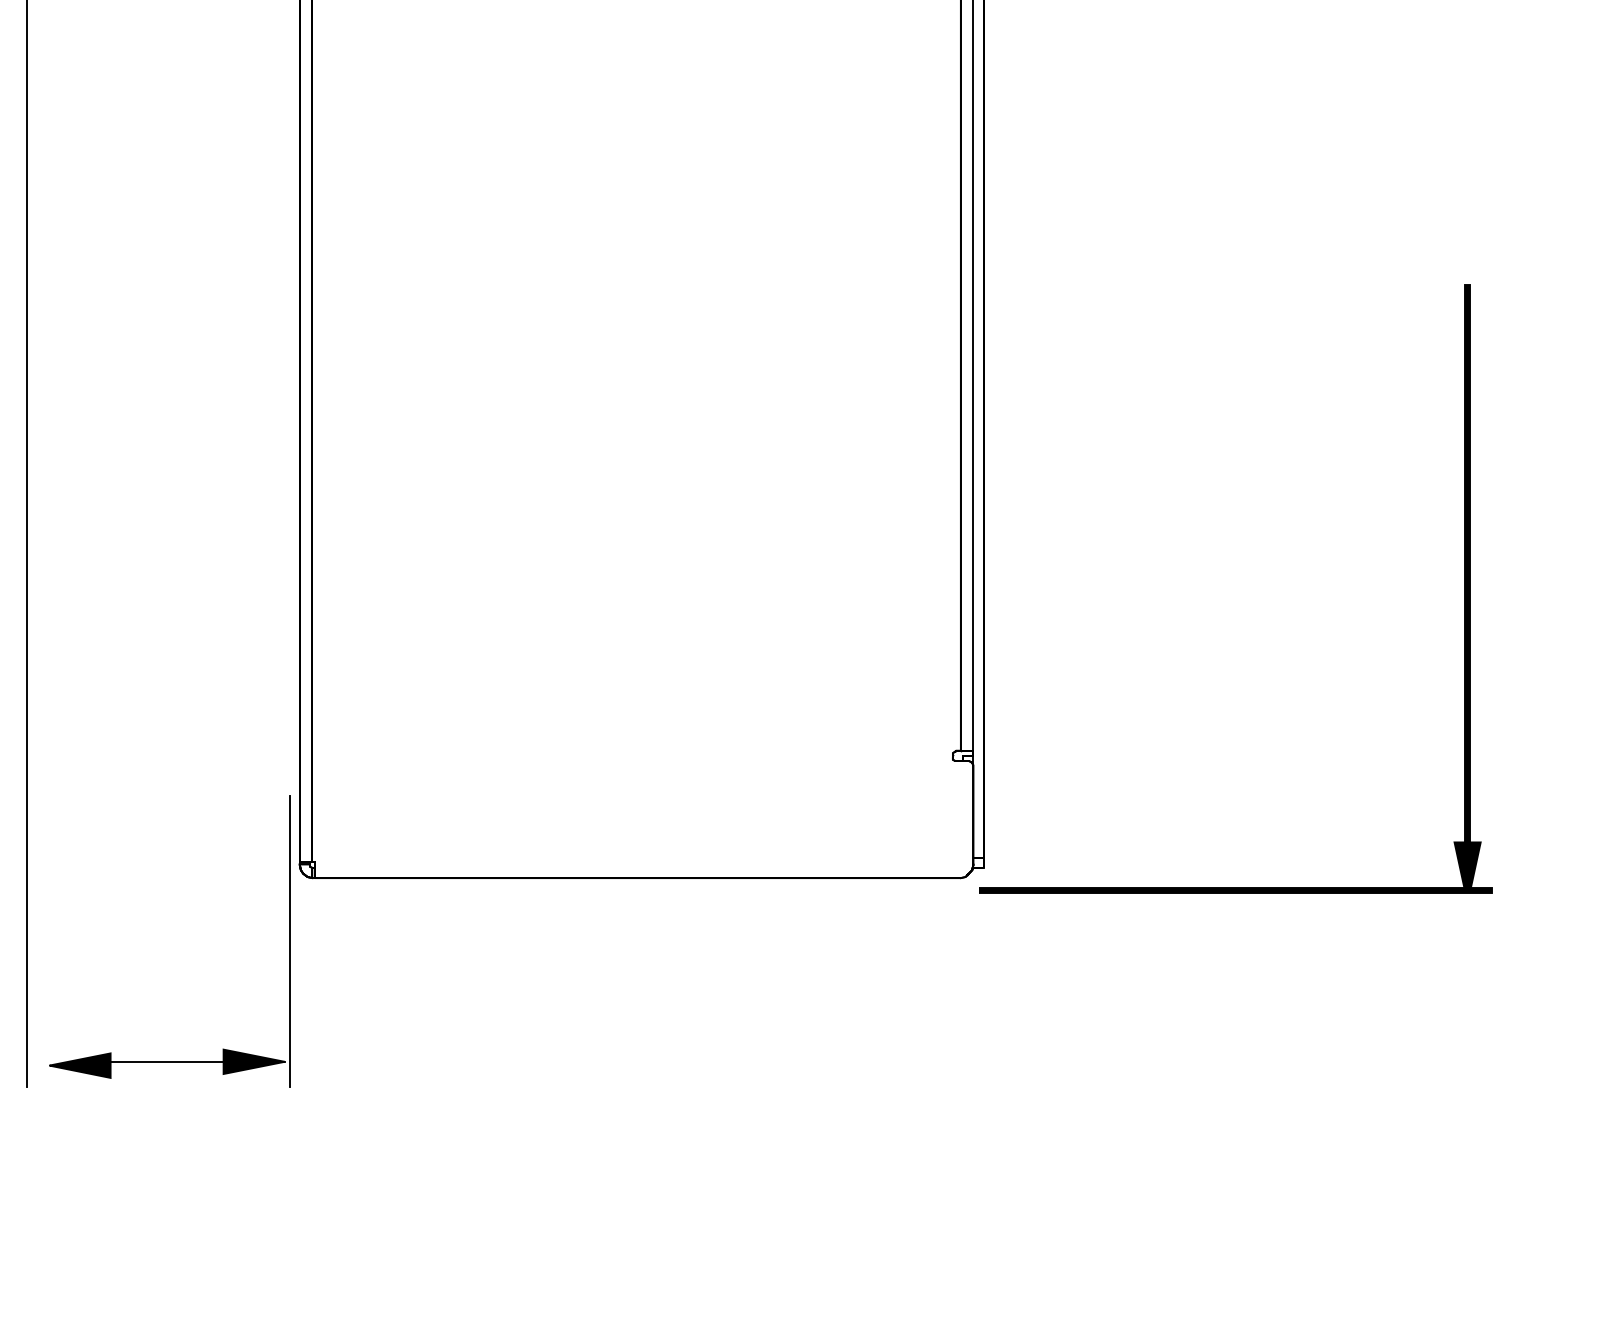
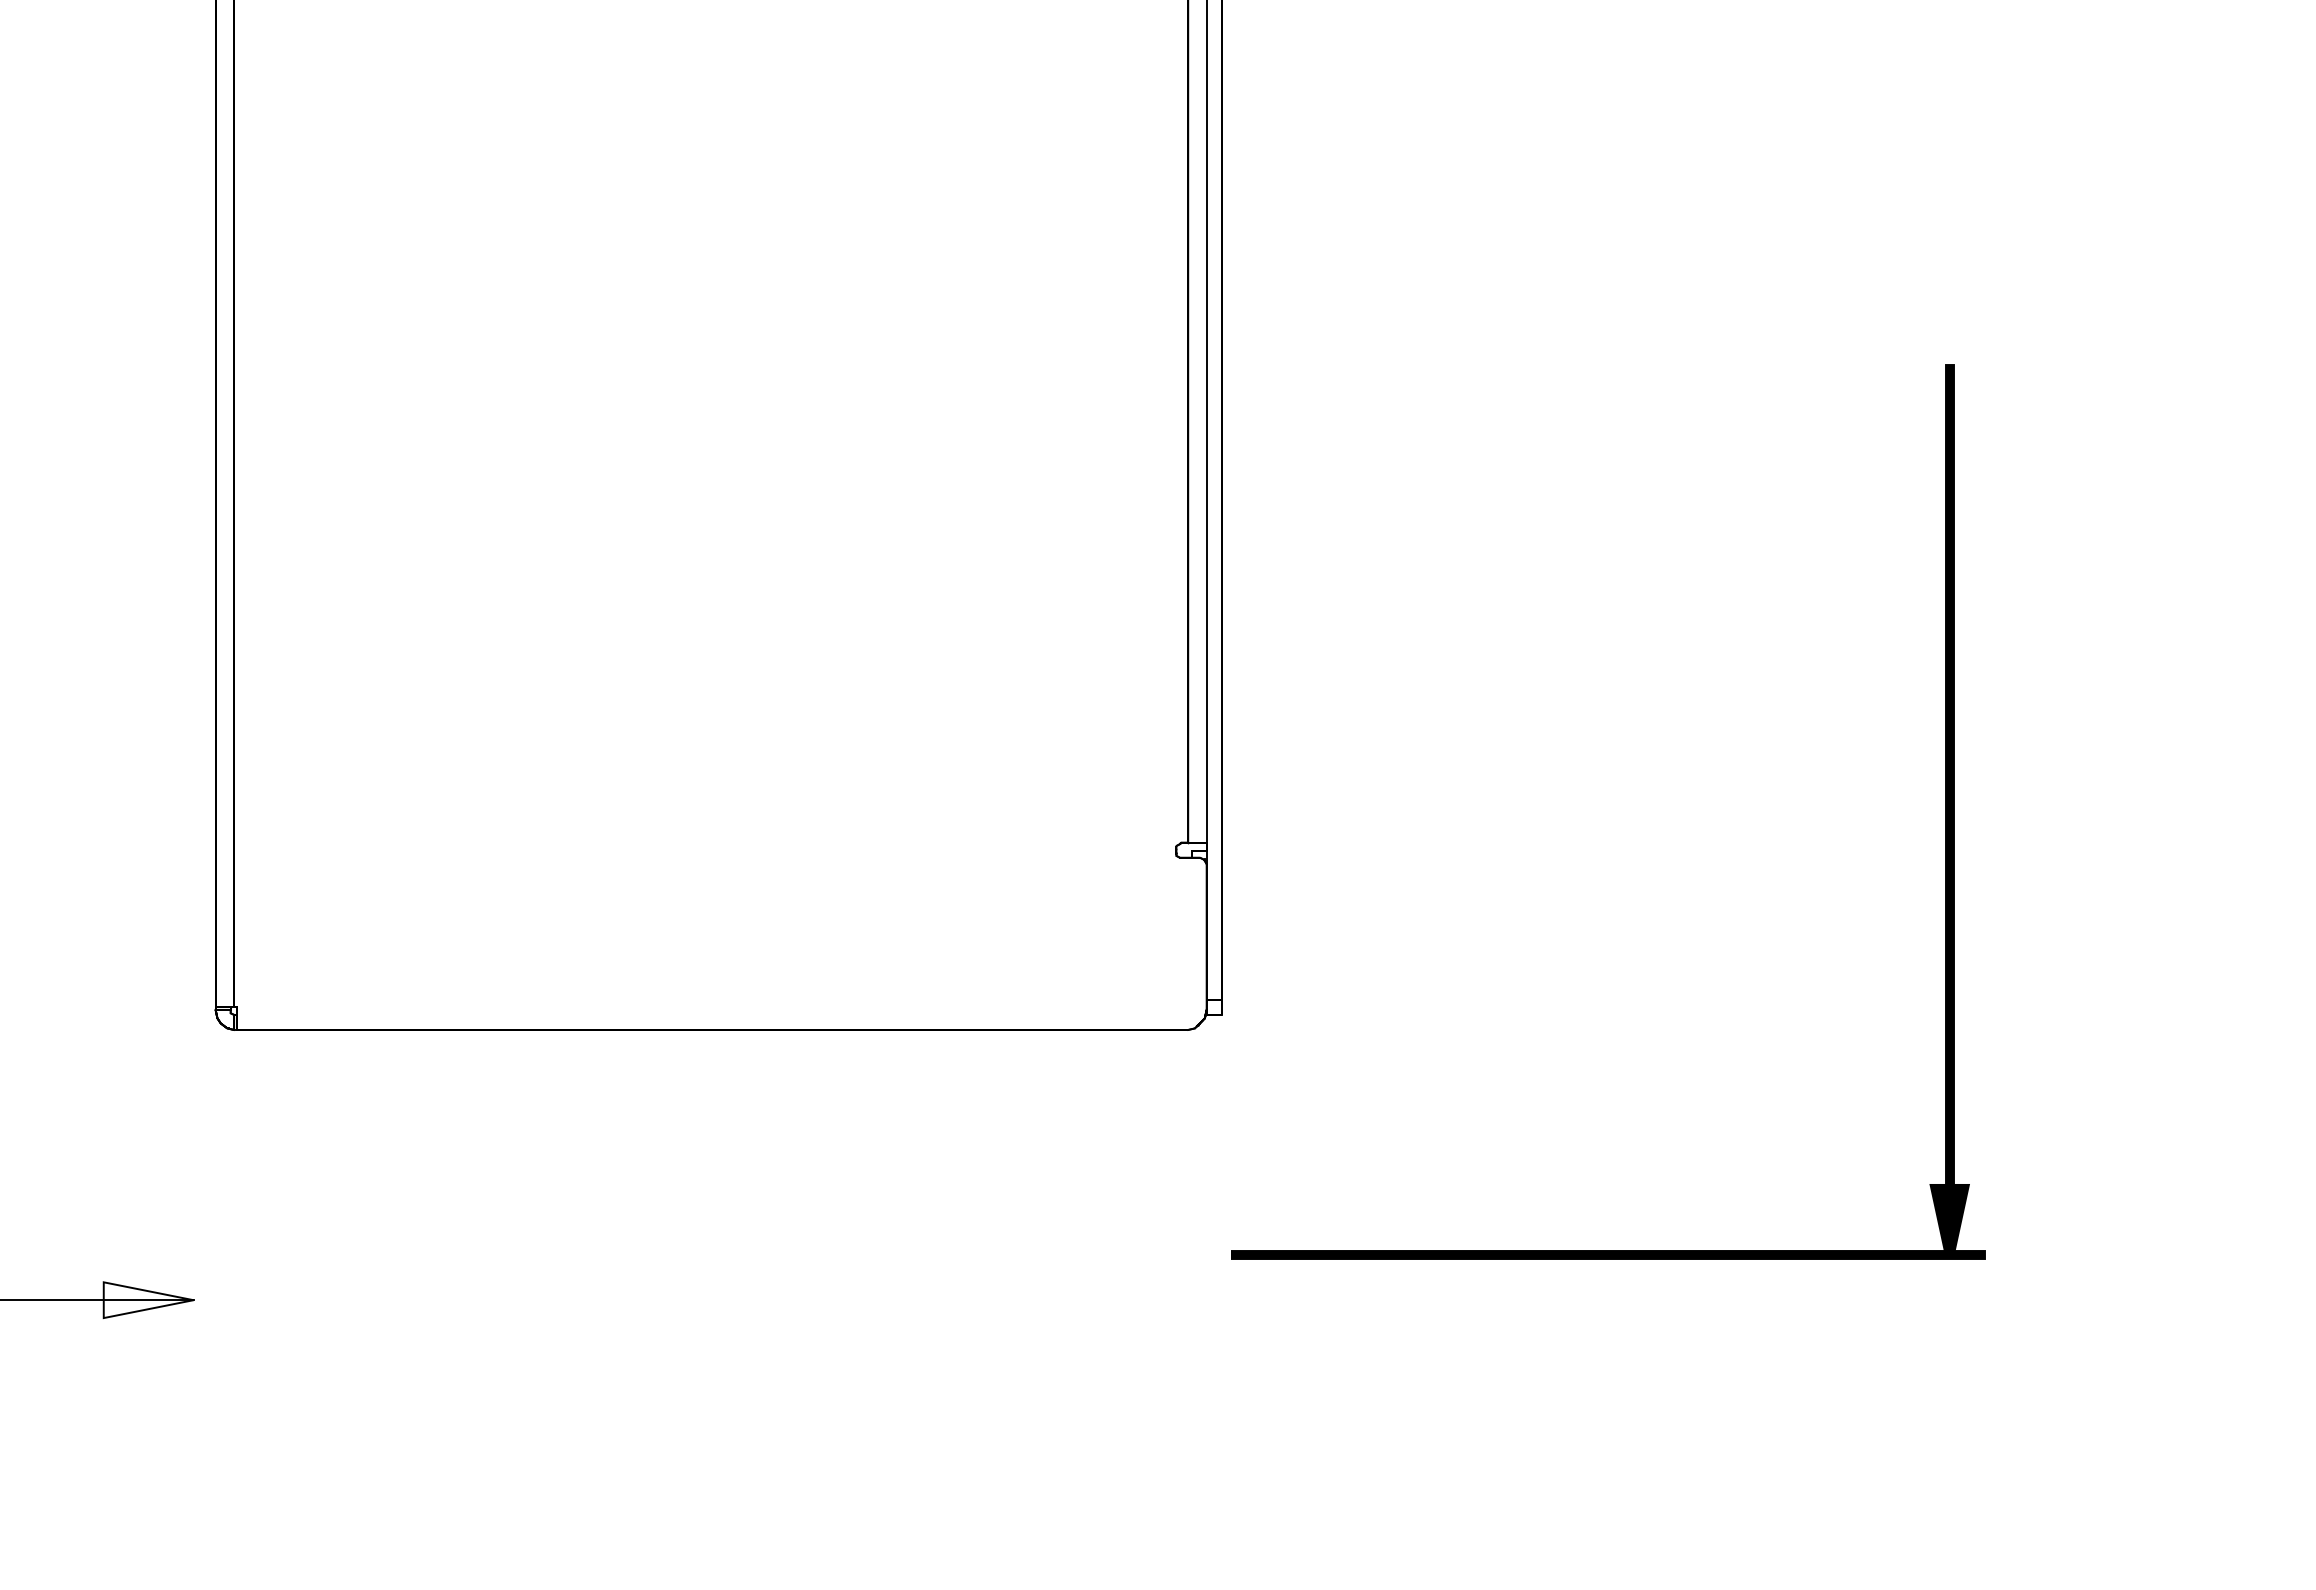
part: (1464, 588) -> (1945, 811), moved
line: (289, 940) -> (200, 1121), removed
fill: (253, 1061) -> (147, 1299), removed

